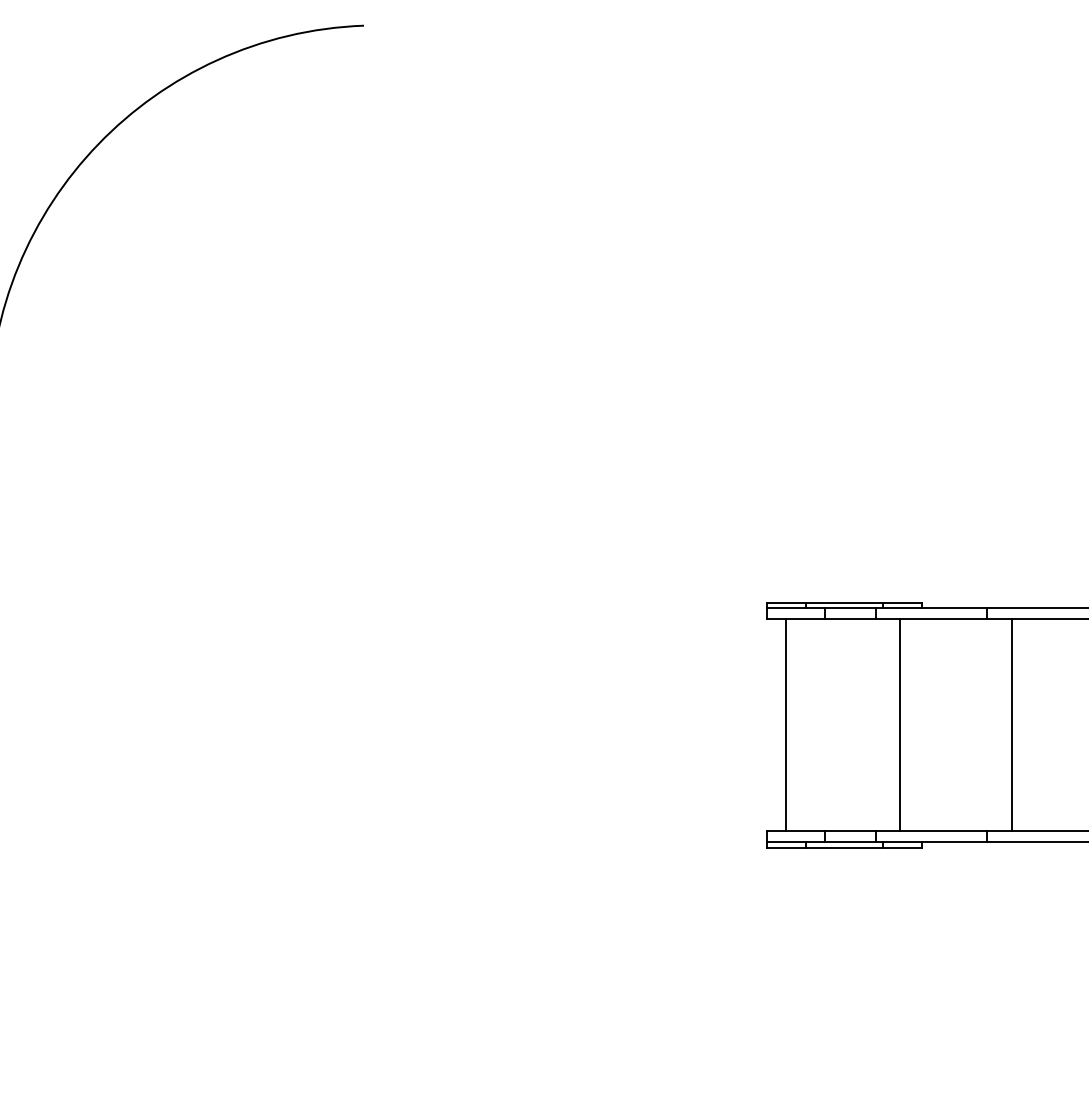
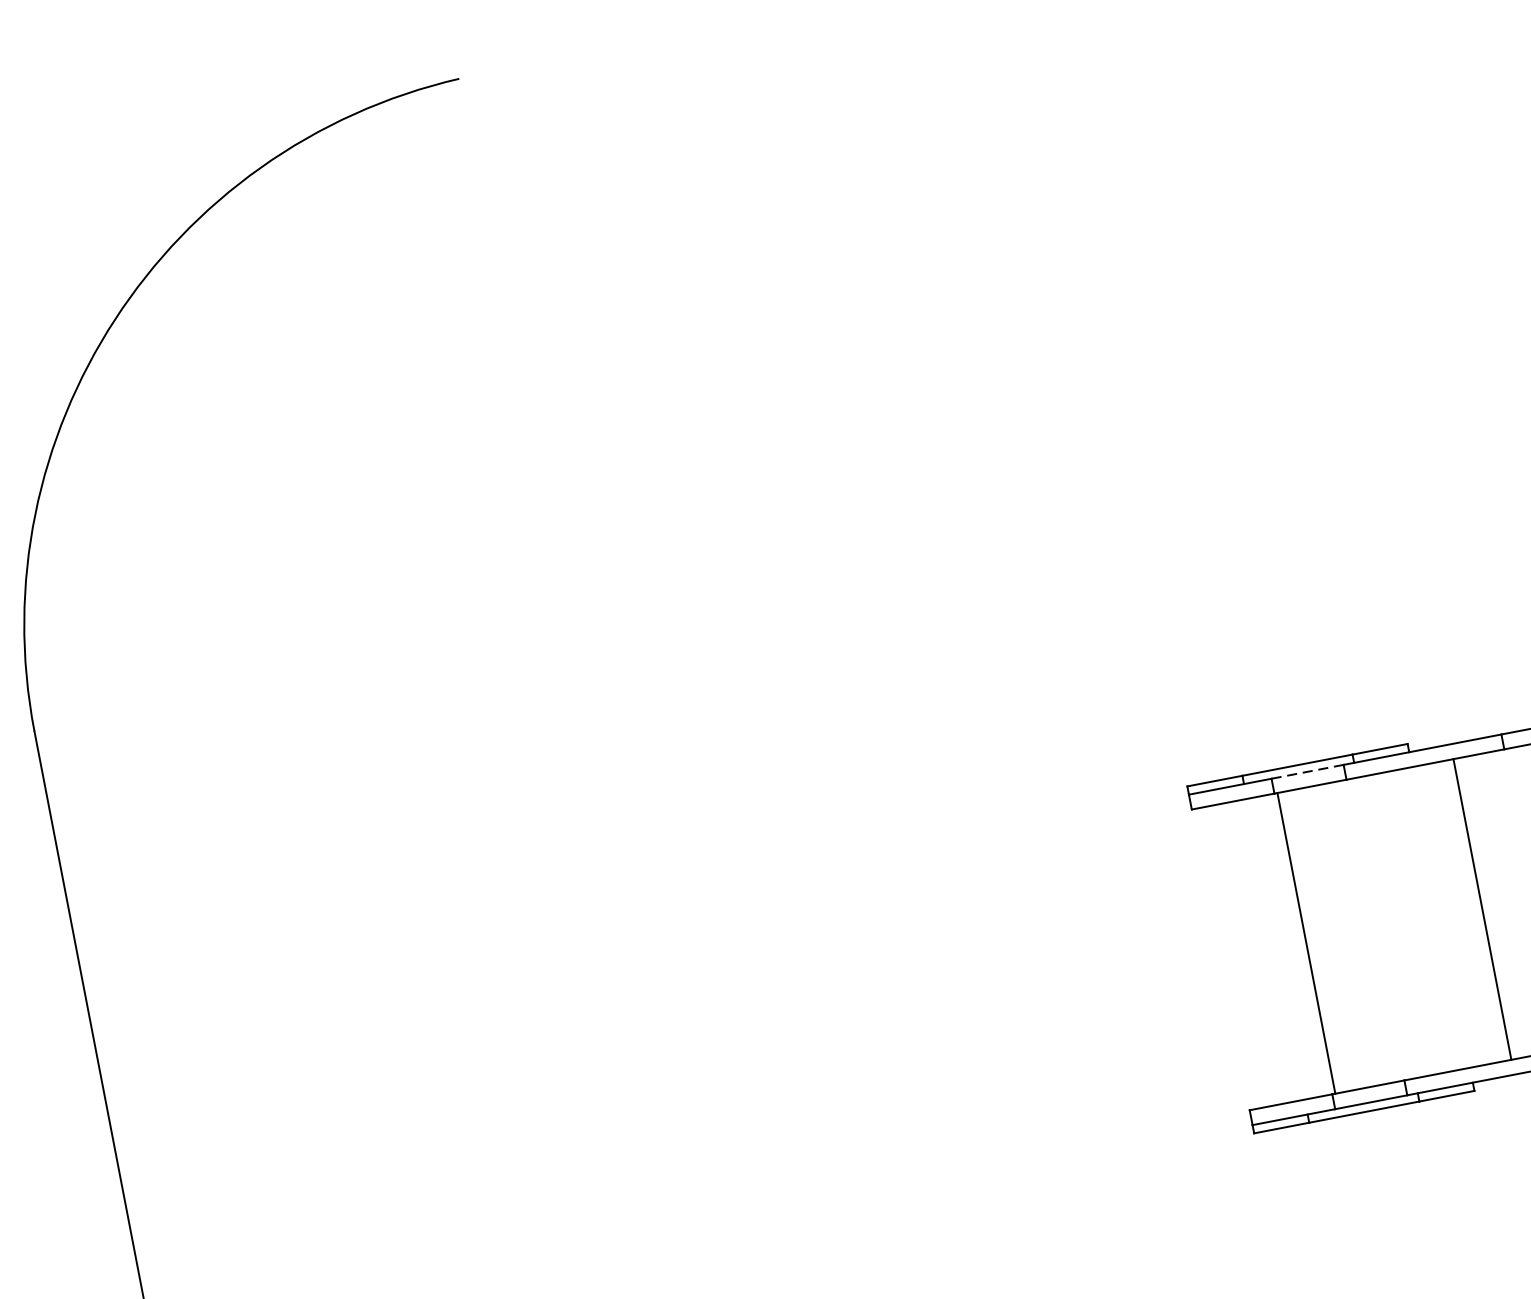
line: (851, 608) -> (1308, 771), solid -> dashed
line: (786, 724) -> (1306, 942), moved
line: (900, 724) -> (1482, 908), moved

